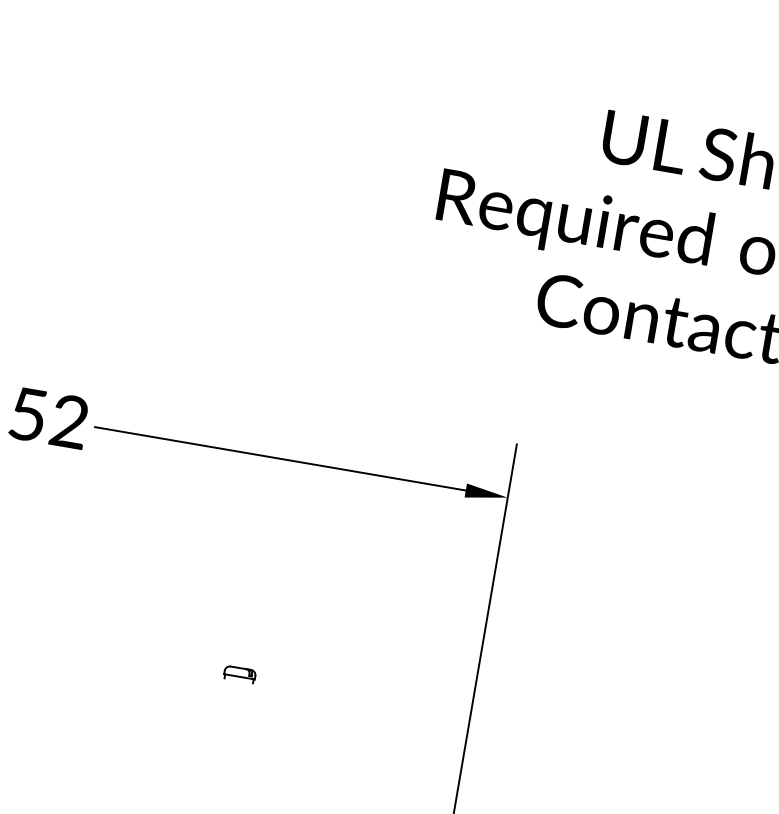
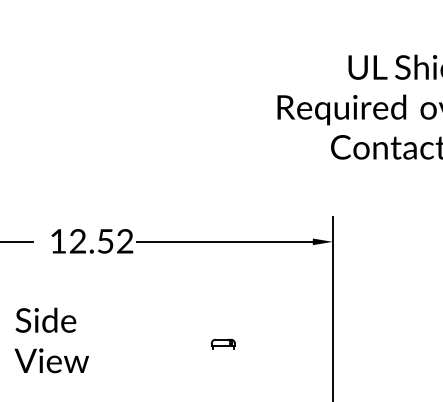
part: (240, 672) -> (223, 343), size x1.6

